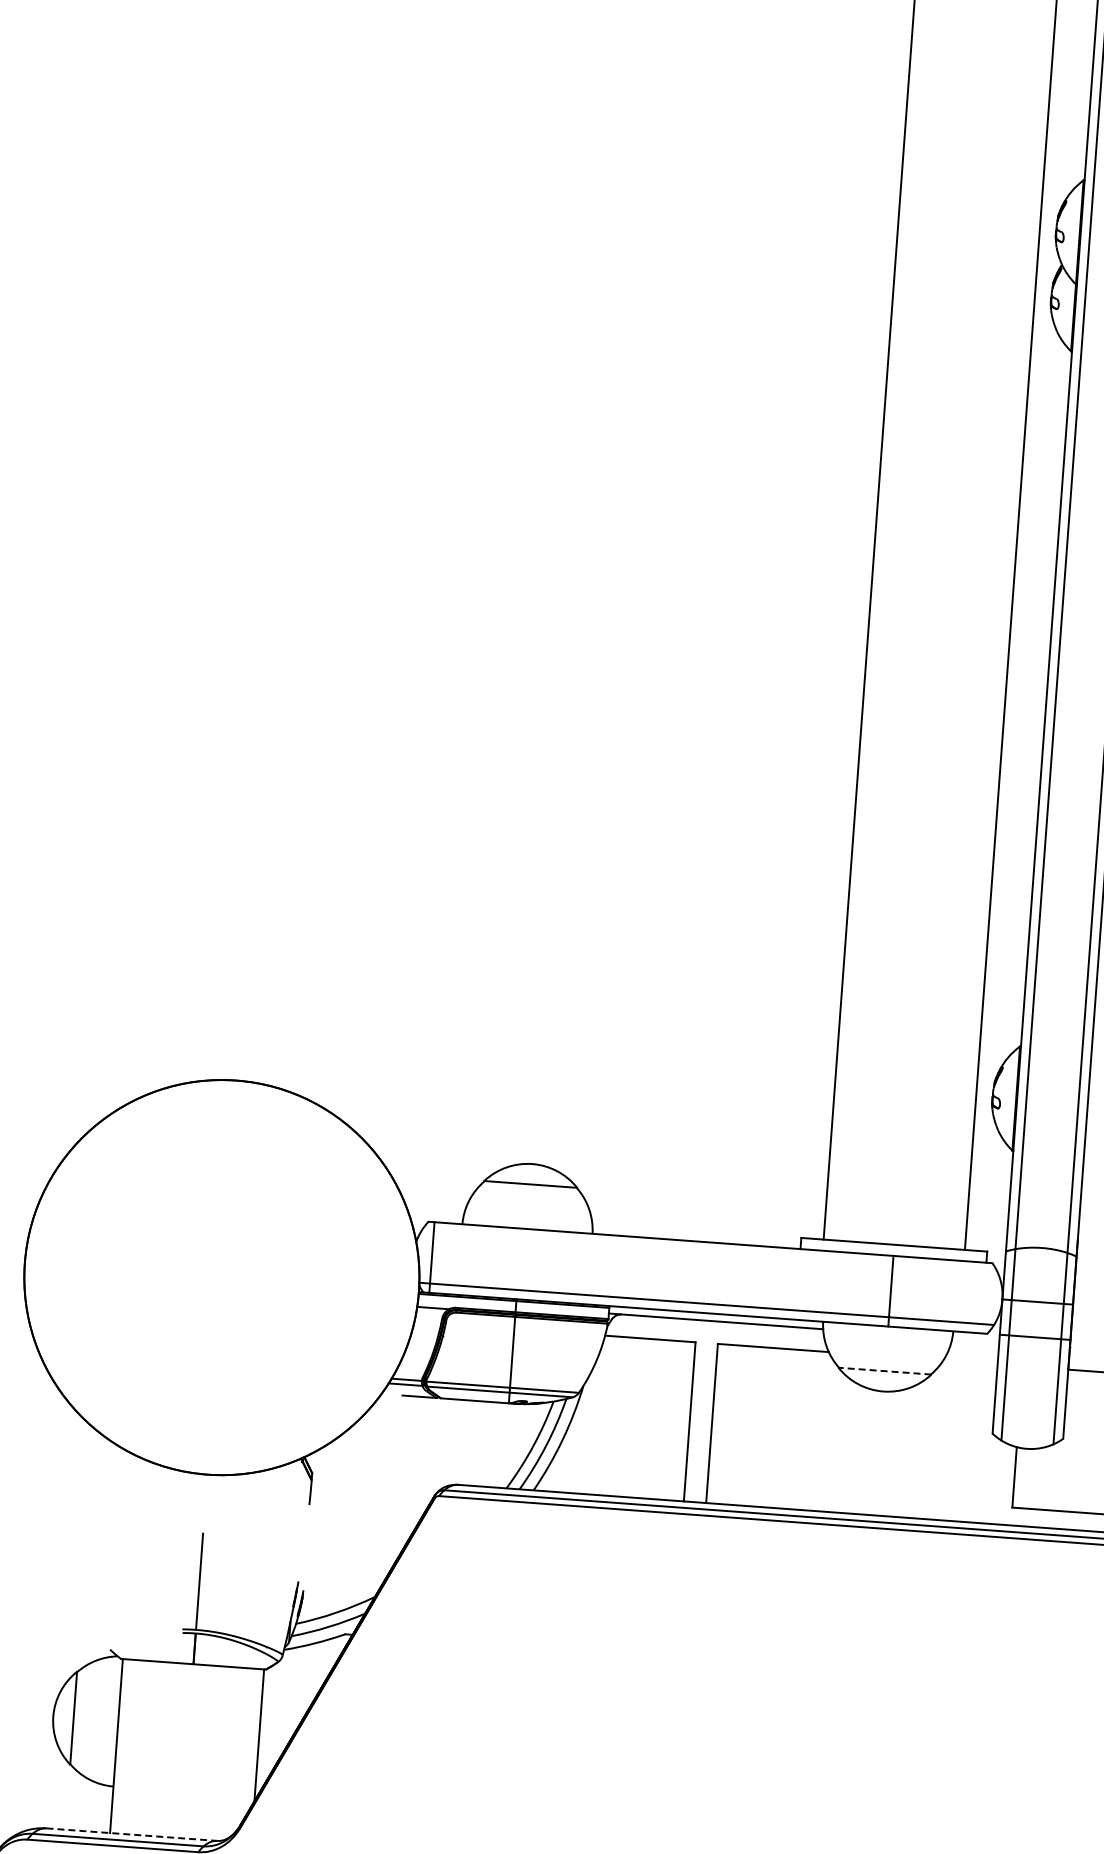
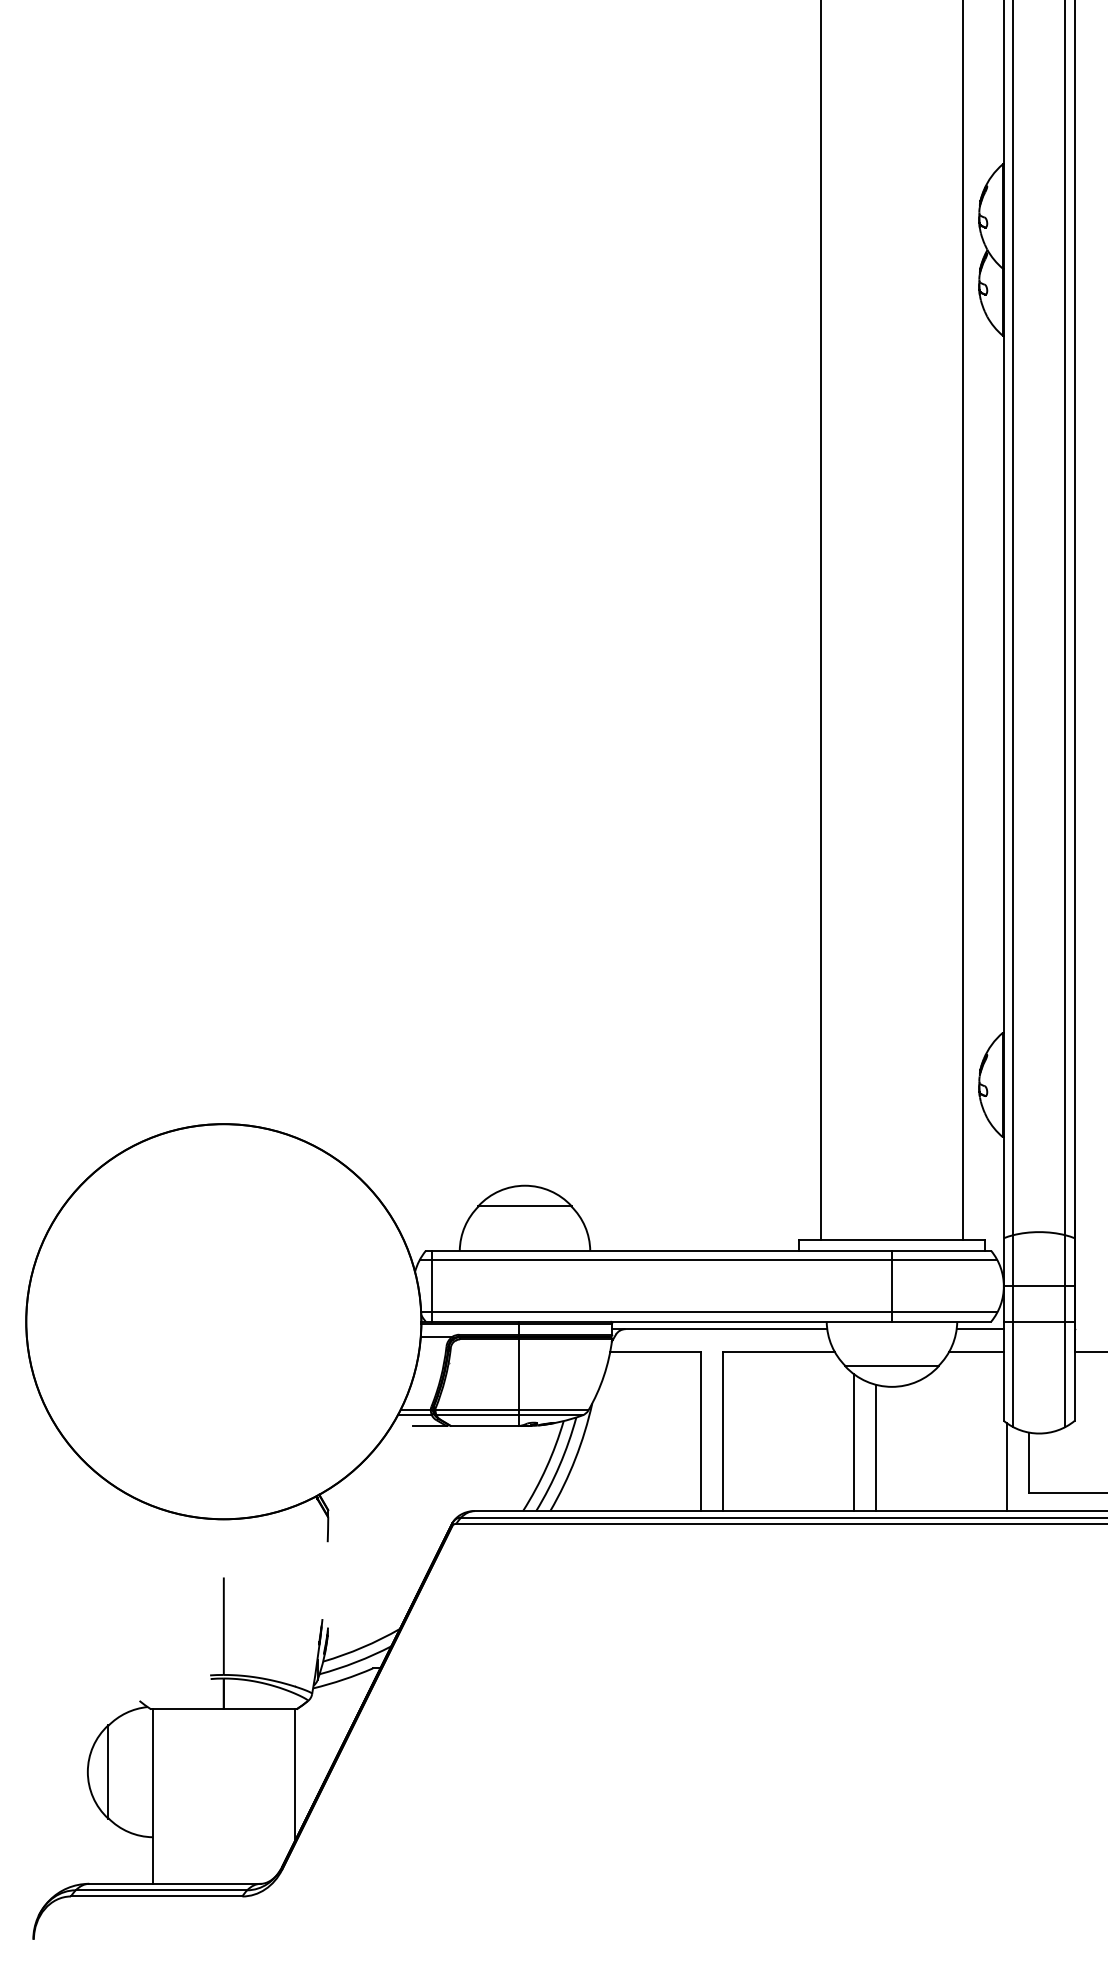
line: (709, 1252) -> (708, 1260), added
line: (974, 1340) -> (979, 1329), added
line: (970, 1362) -> (976, 1351), added
line: (885, 1371) -> (892, 1366), dashed -> solid
line: (841, 1444) -> (853, 1442), added
line: (863, 1450) -> (876, 1447), added
line: (991, 1480) -> (1006, 1467), added
line: (131, 1834) -> (174, 1883), dashed -> solid

